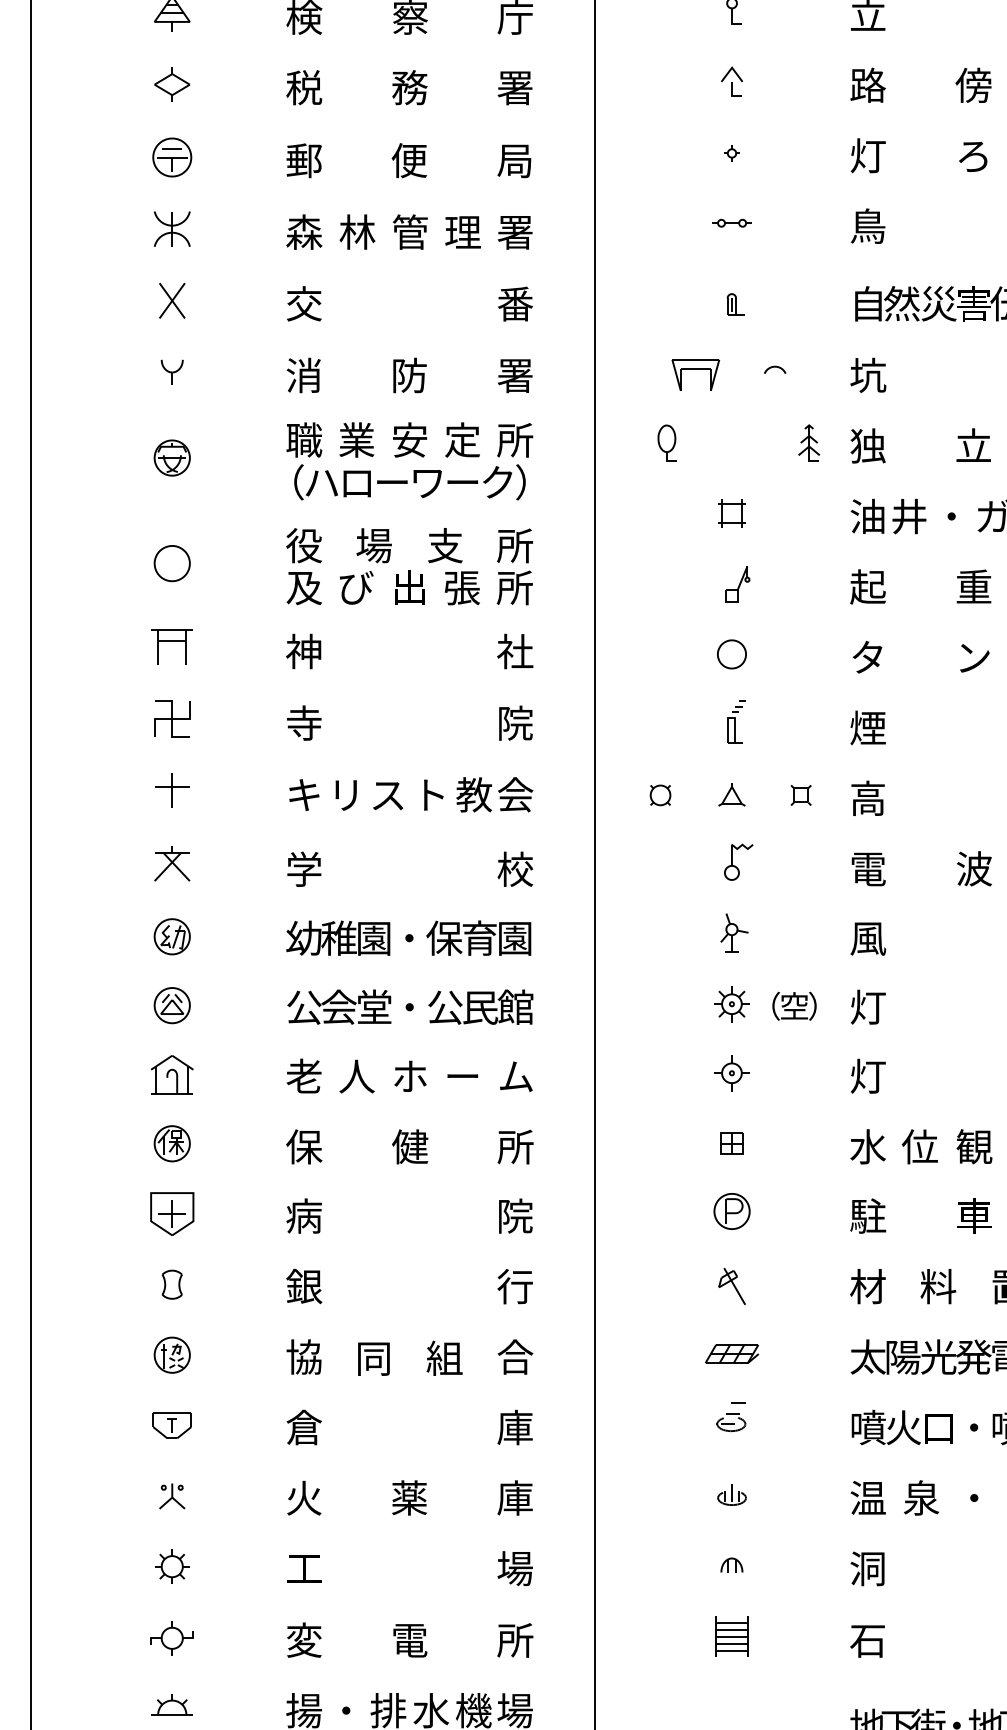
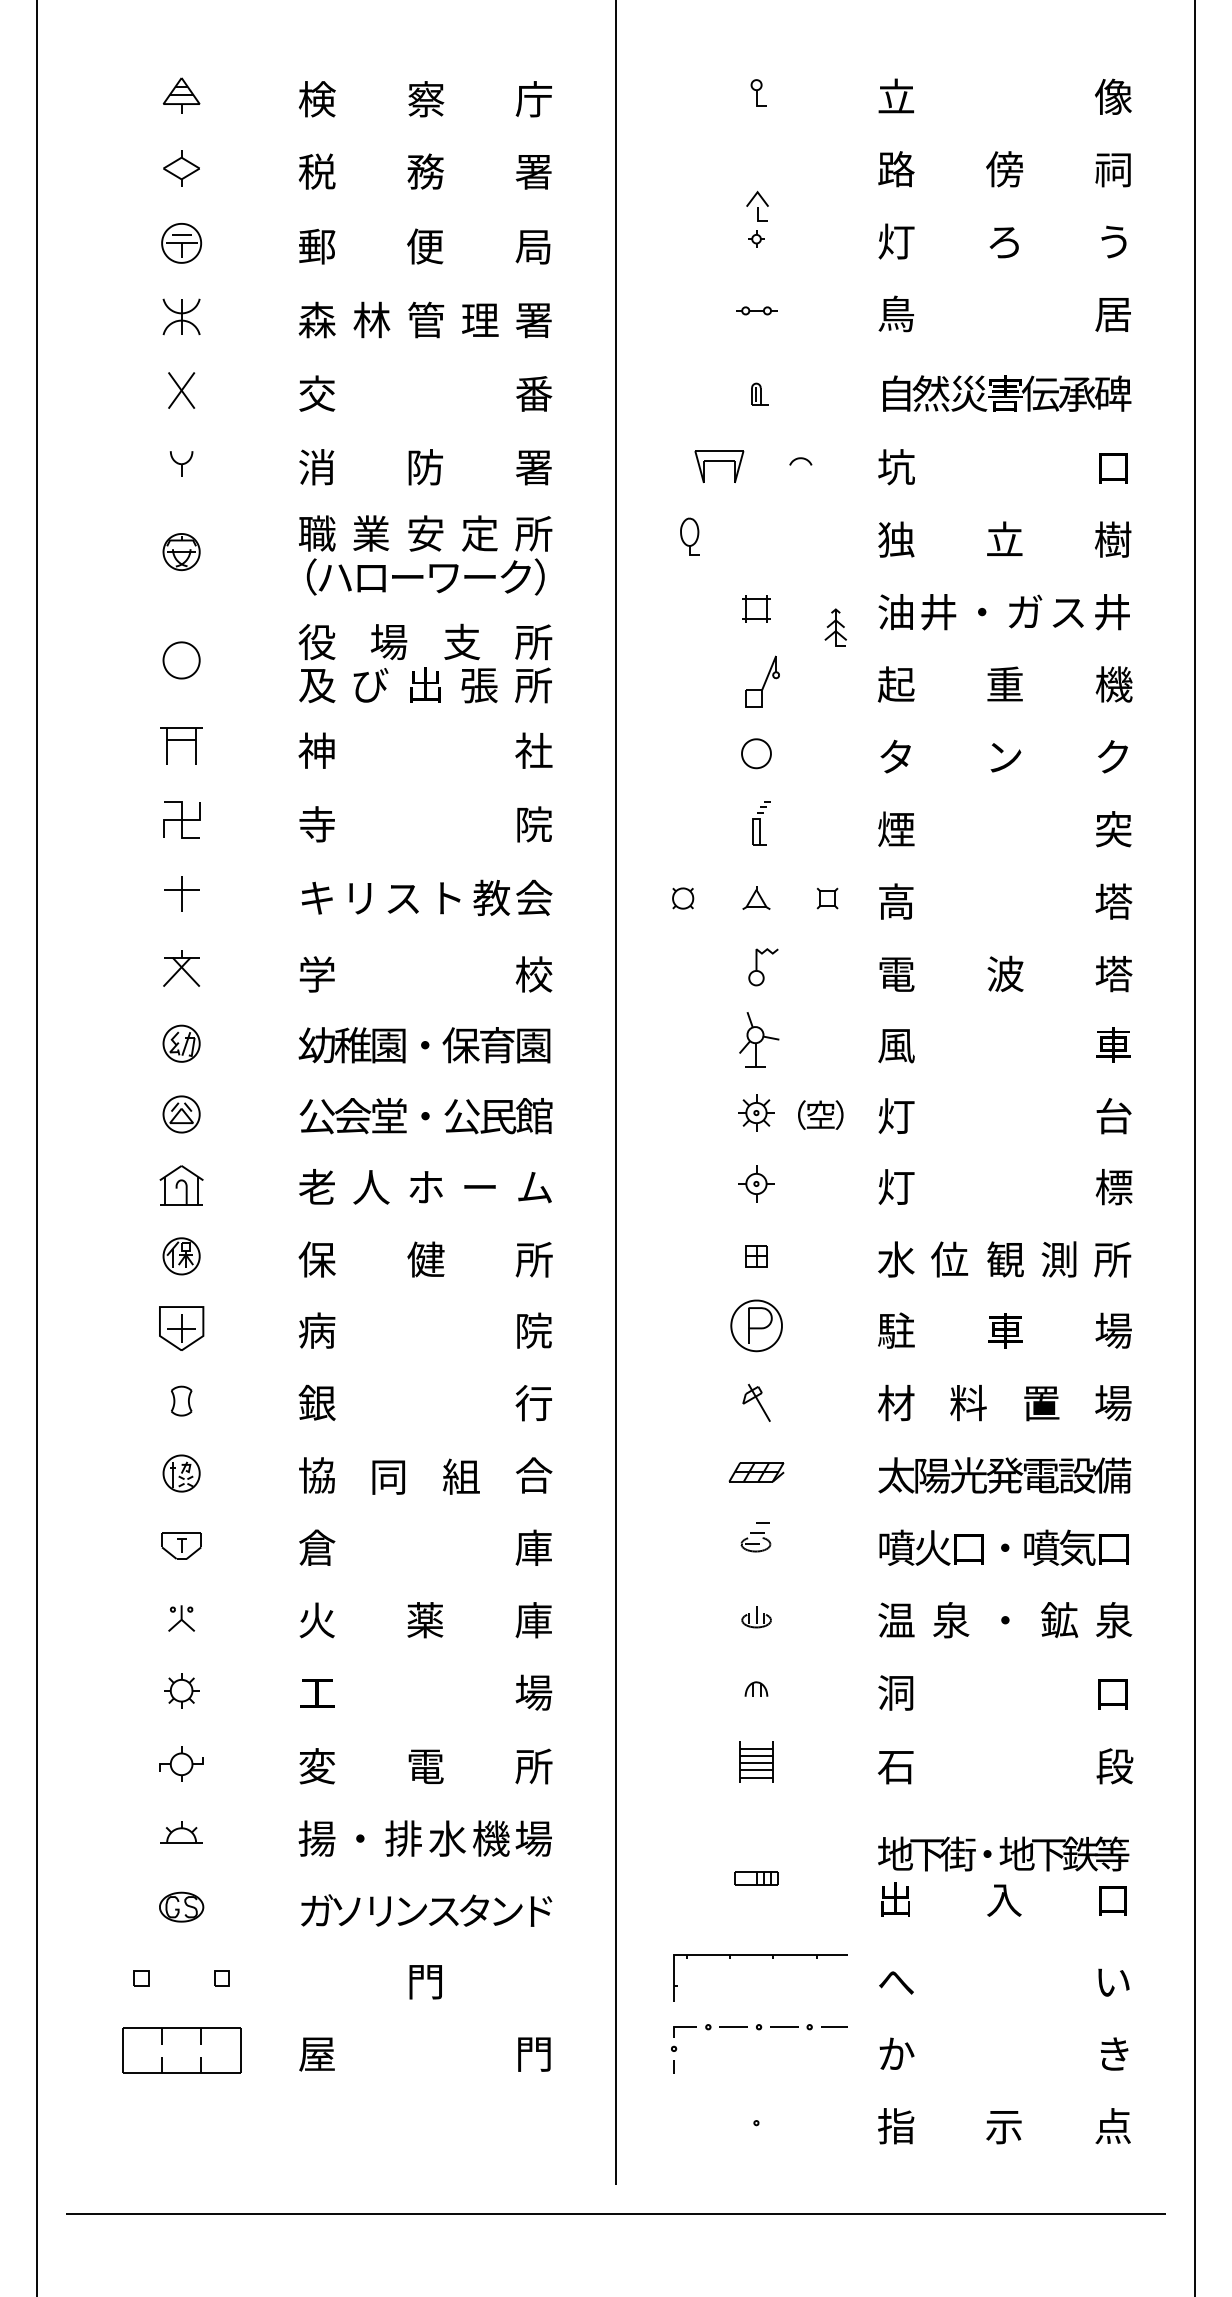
part: (731, 80) -> (757, 205), moved
part: (808, 442) -> (835, 627), moved
part: (737, 584) -> (762, 681), size x1.4
part: (733, 932) -> (758, 1039), size x1.4
part: (731, 1211) -> (756, 1325), size x1.4

